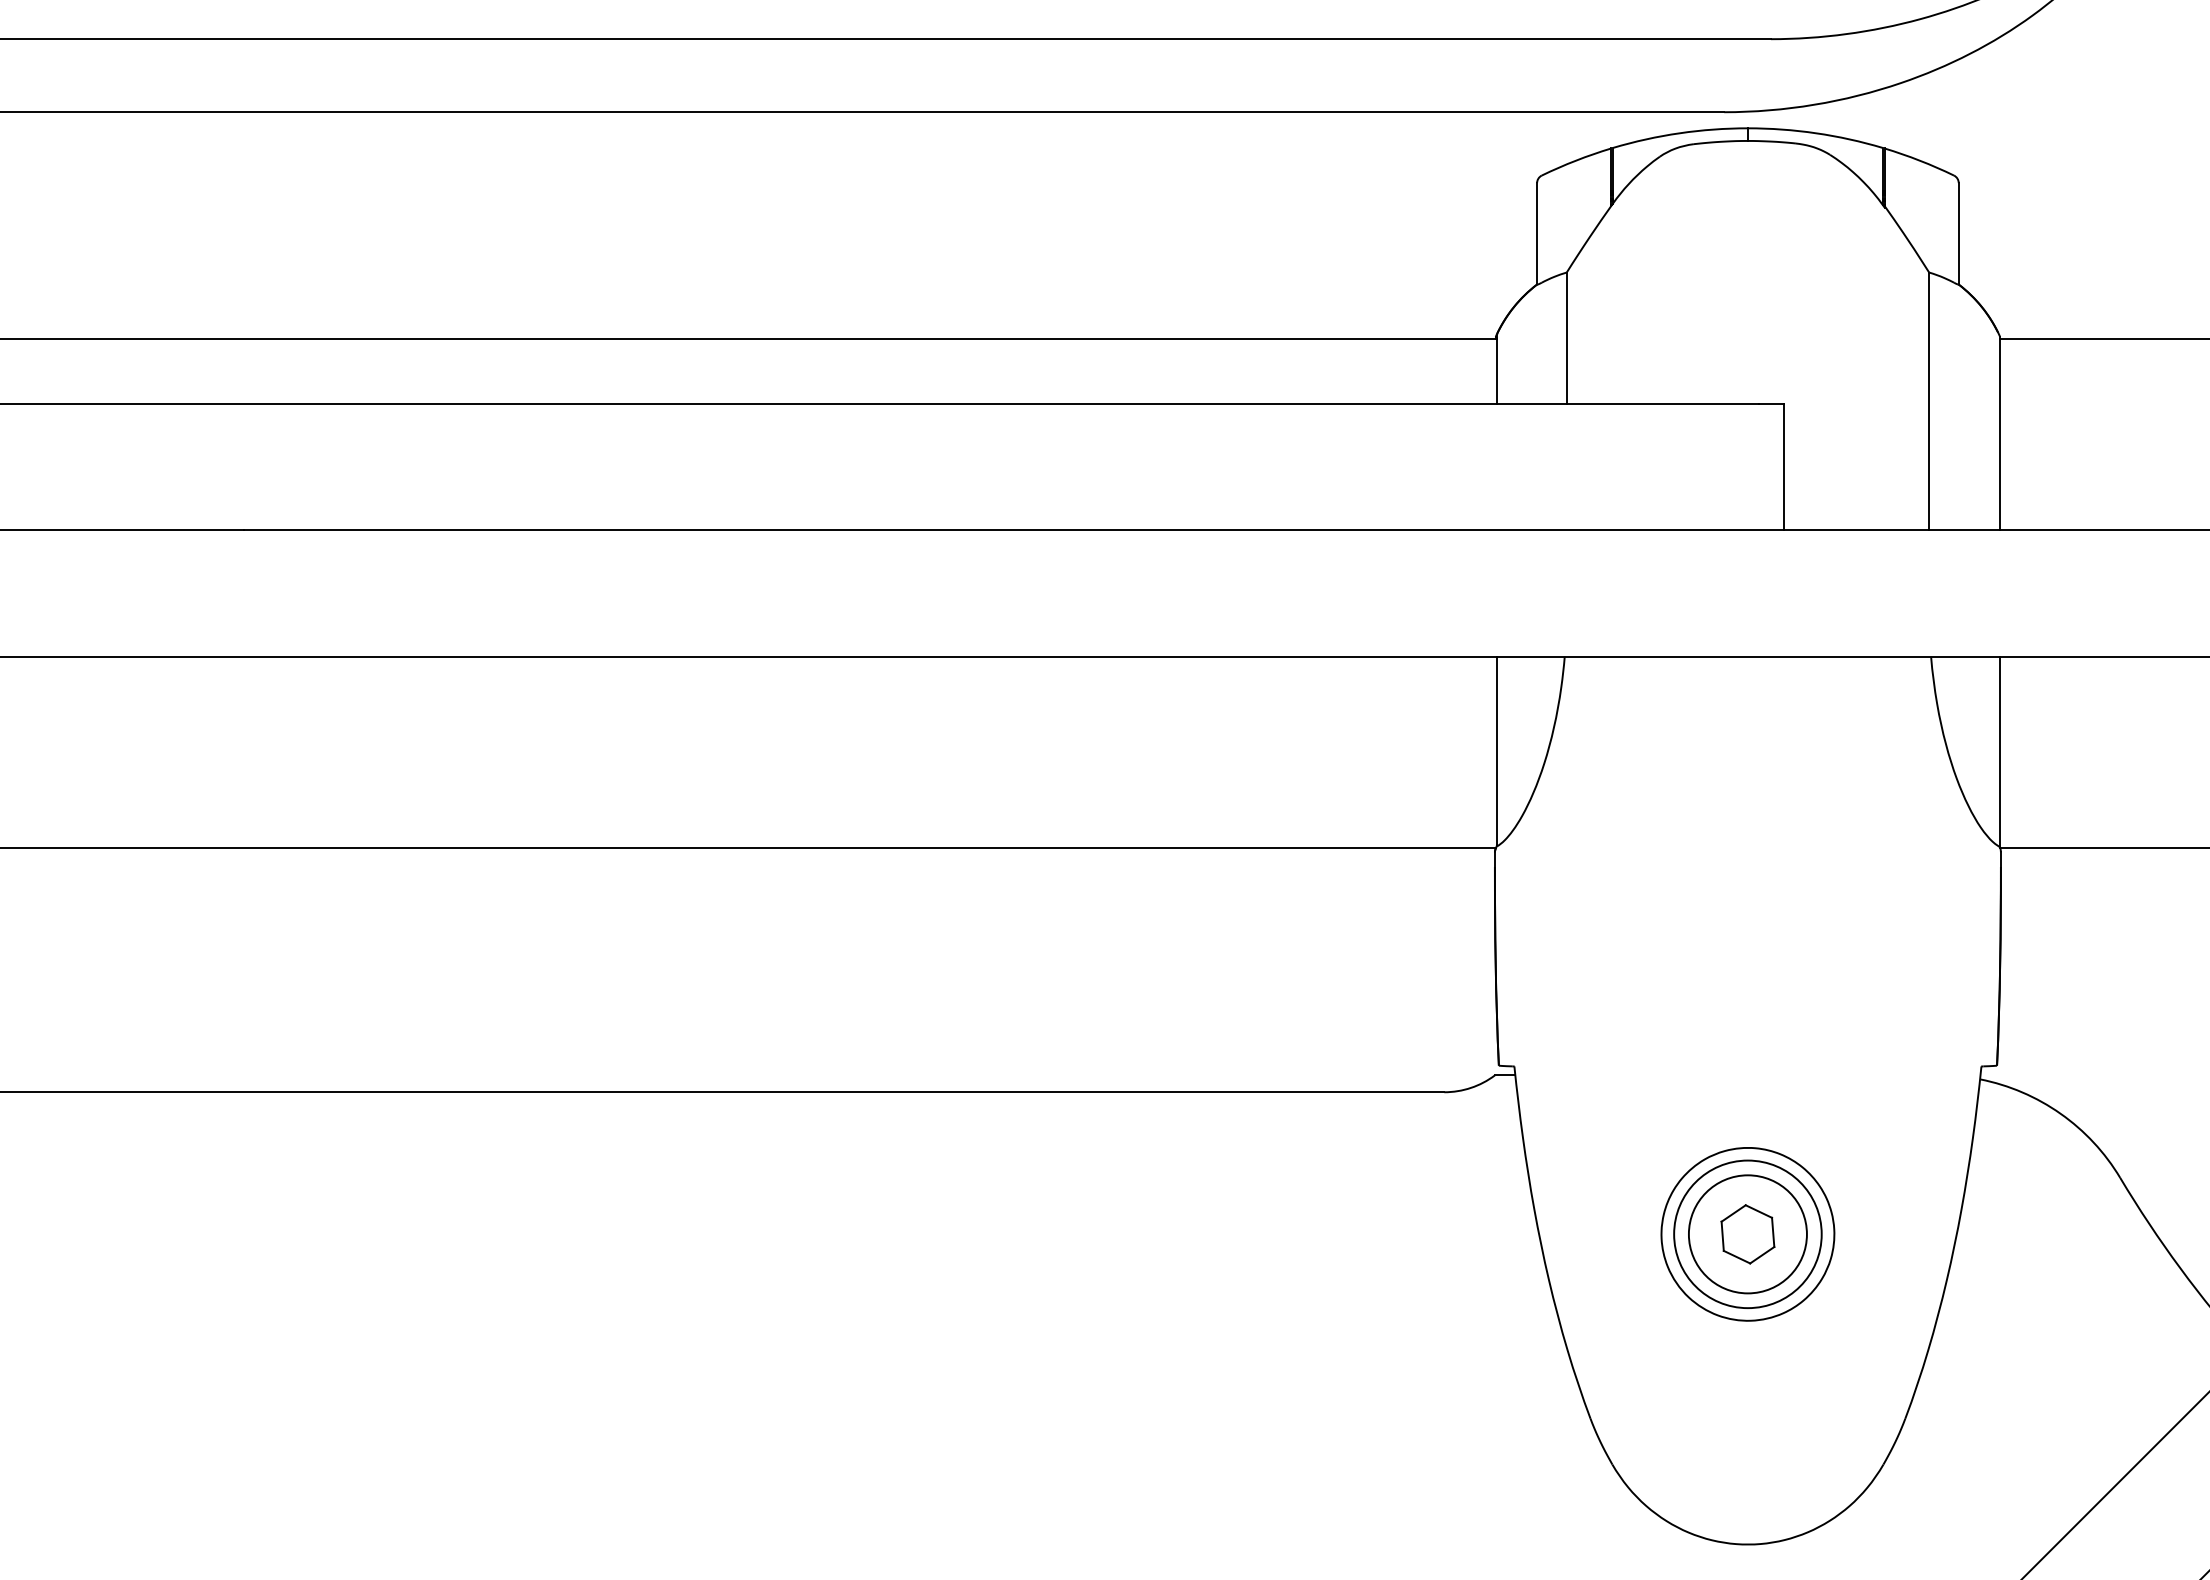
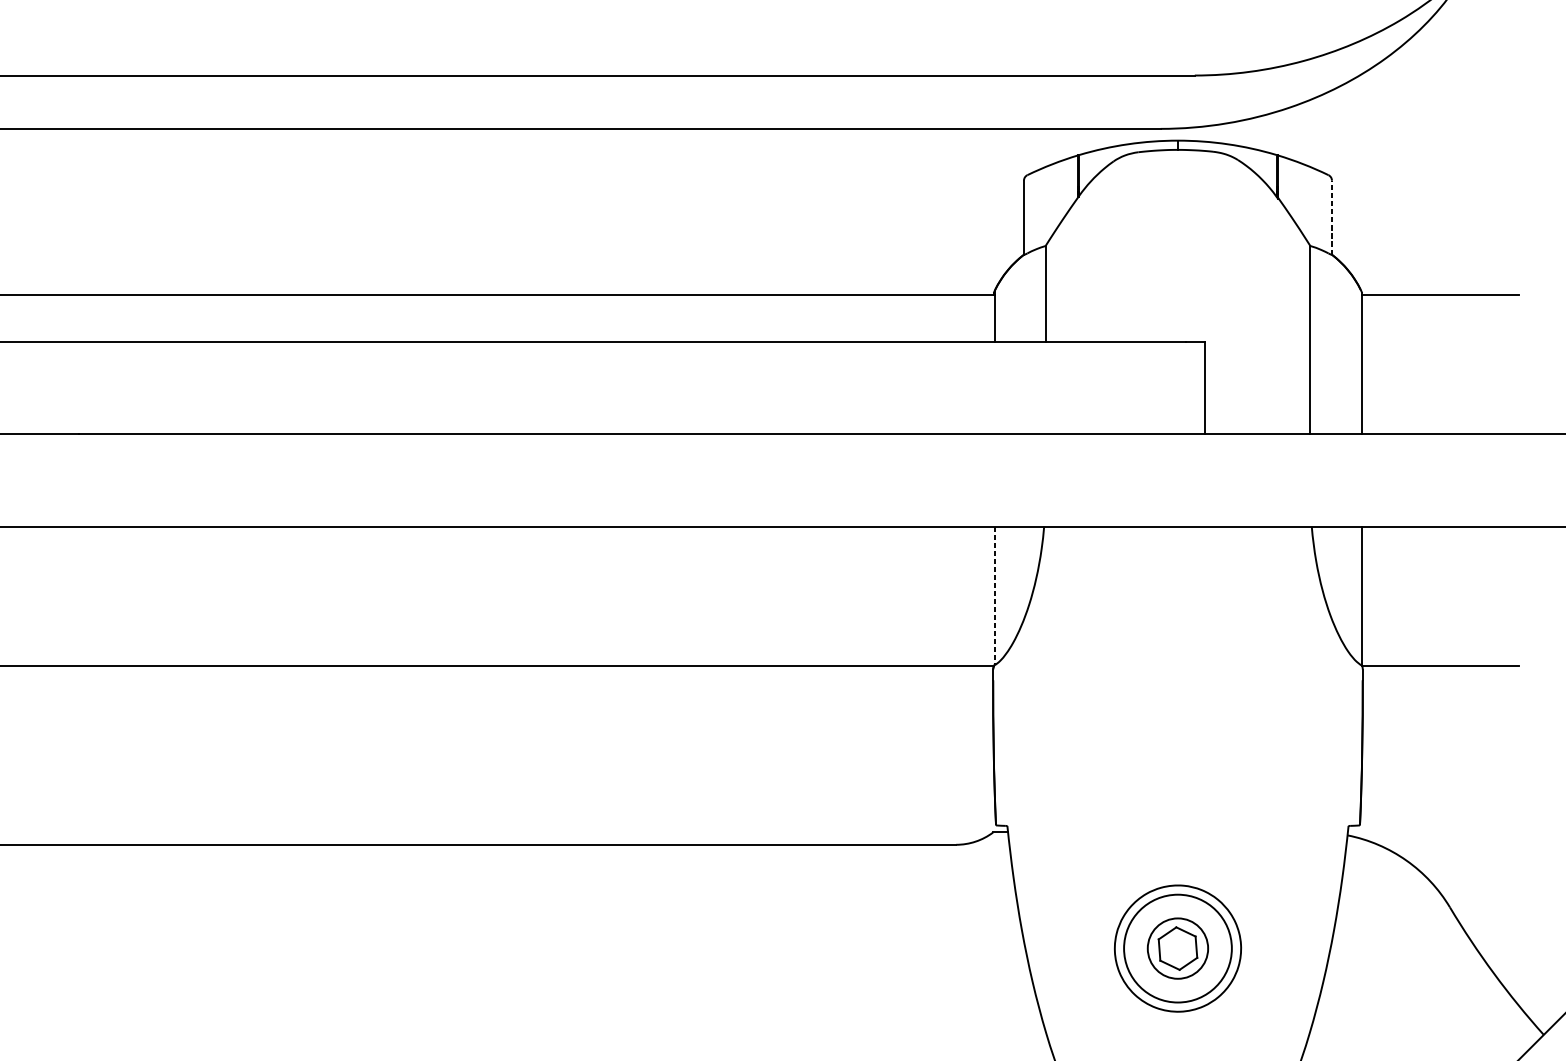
line: (1958, 233) -> (1331, 217), solid -> dashed
line: (1497, 751) -> (995, 595), solid -> dashed
circle: (1747, 1234) -> (1177, 948), size x0.7

